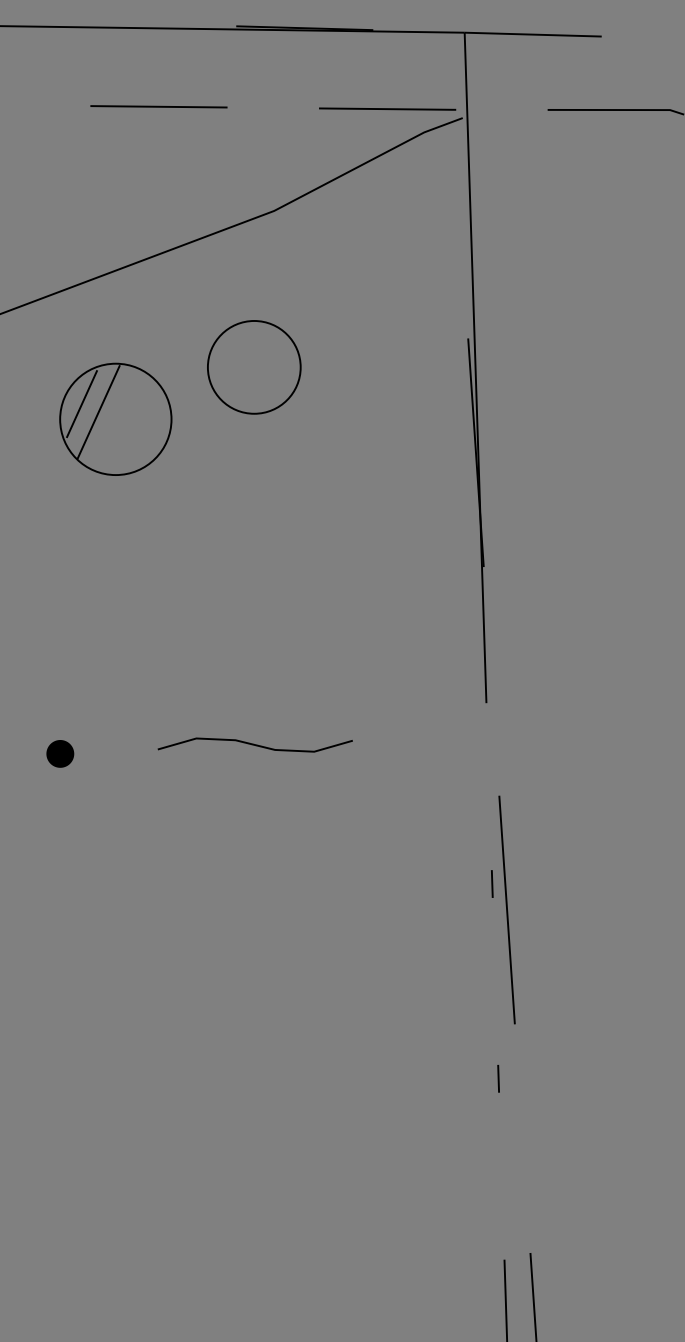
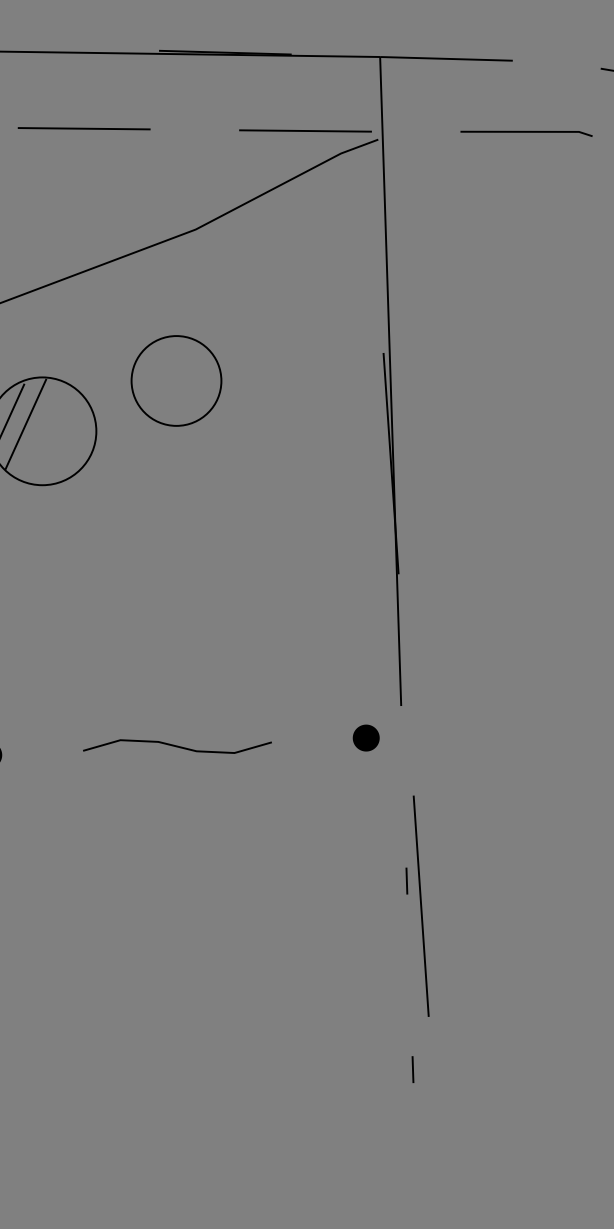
fill: (450, 736) -> (366, 738), added

